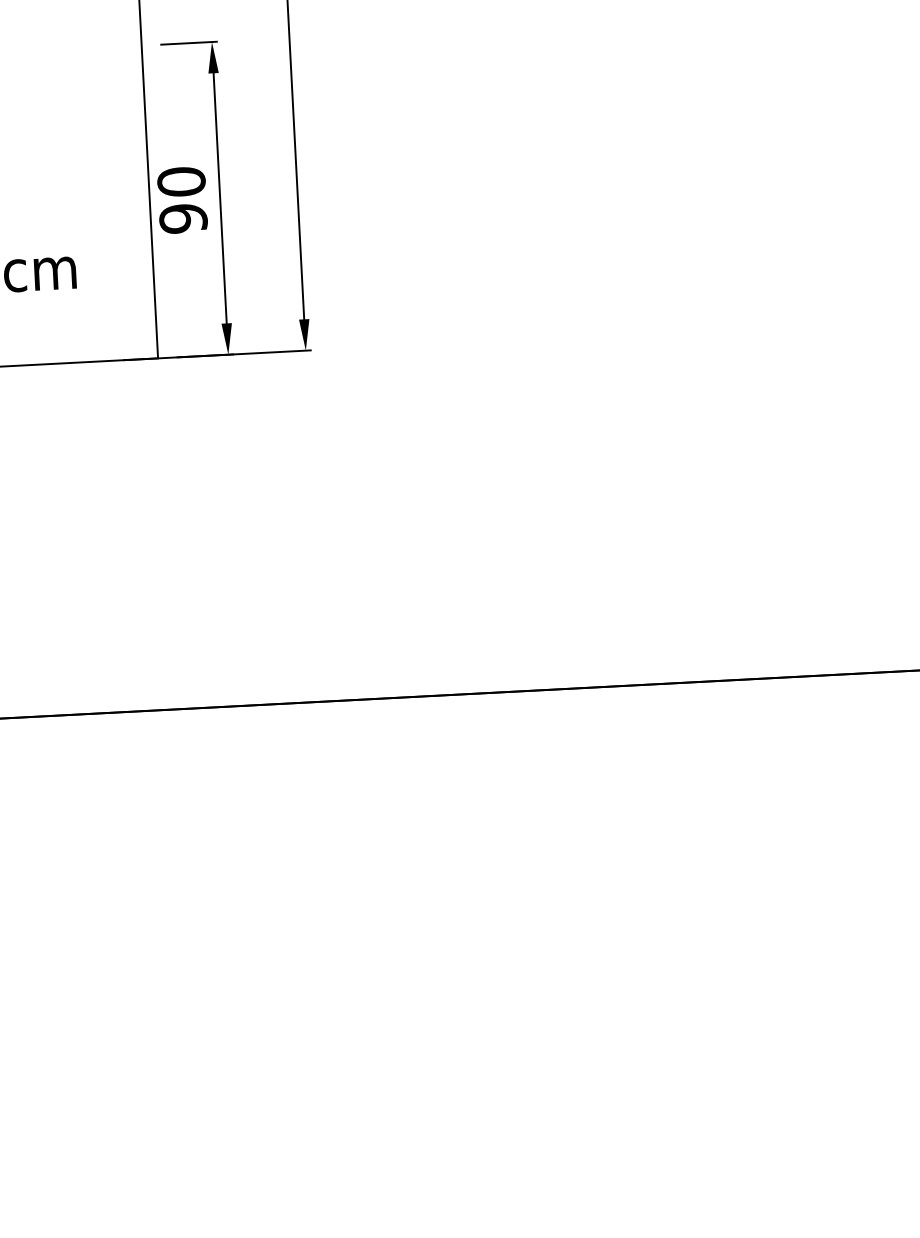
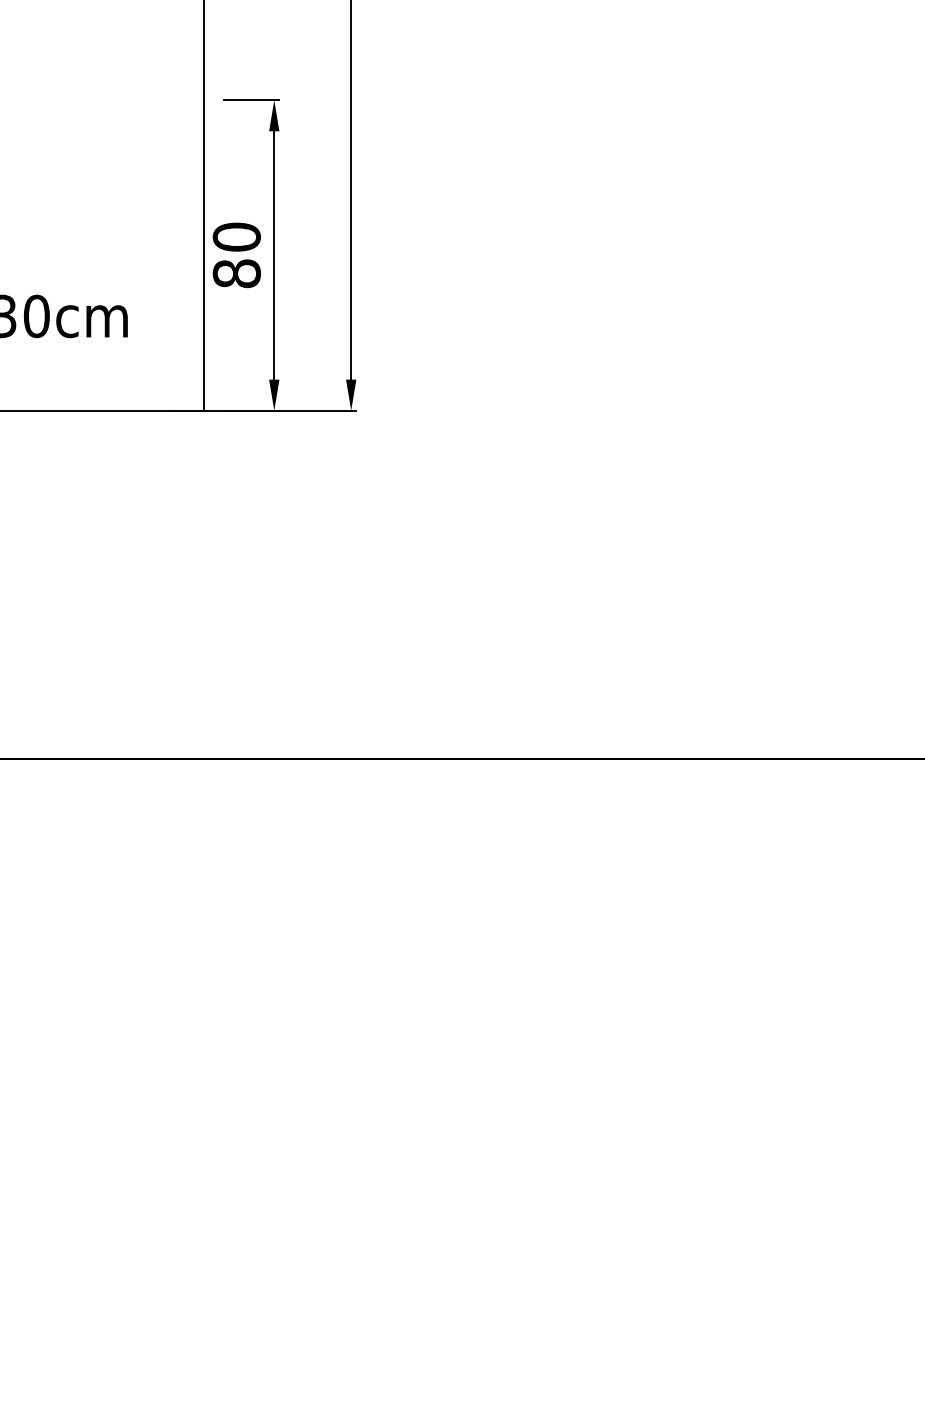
text: (183, 218) -> (236, 273), 90 -> 80

